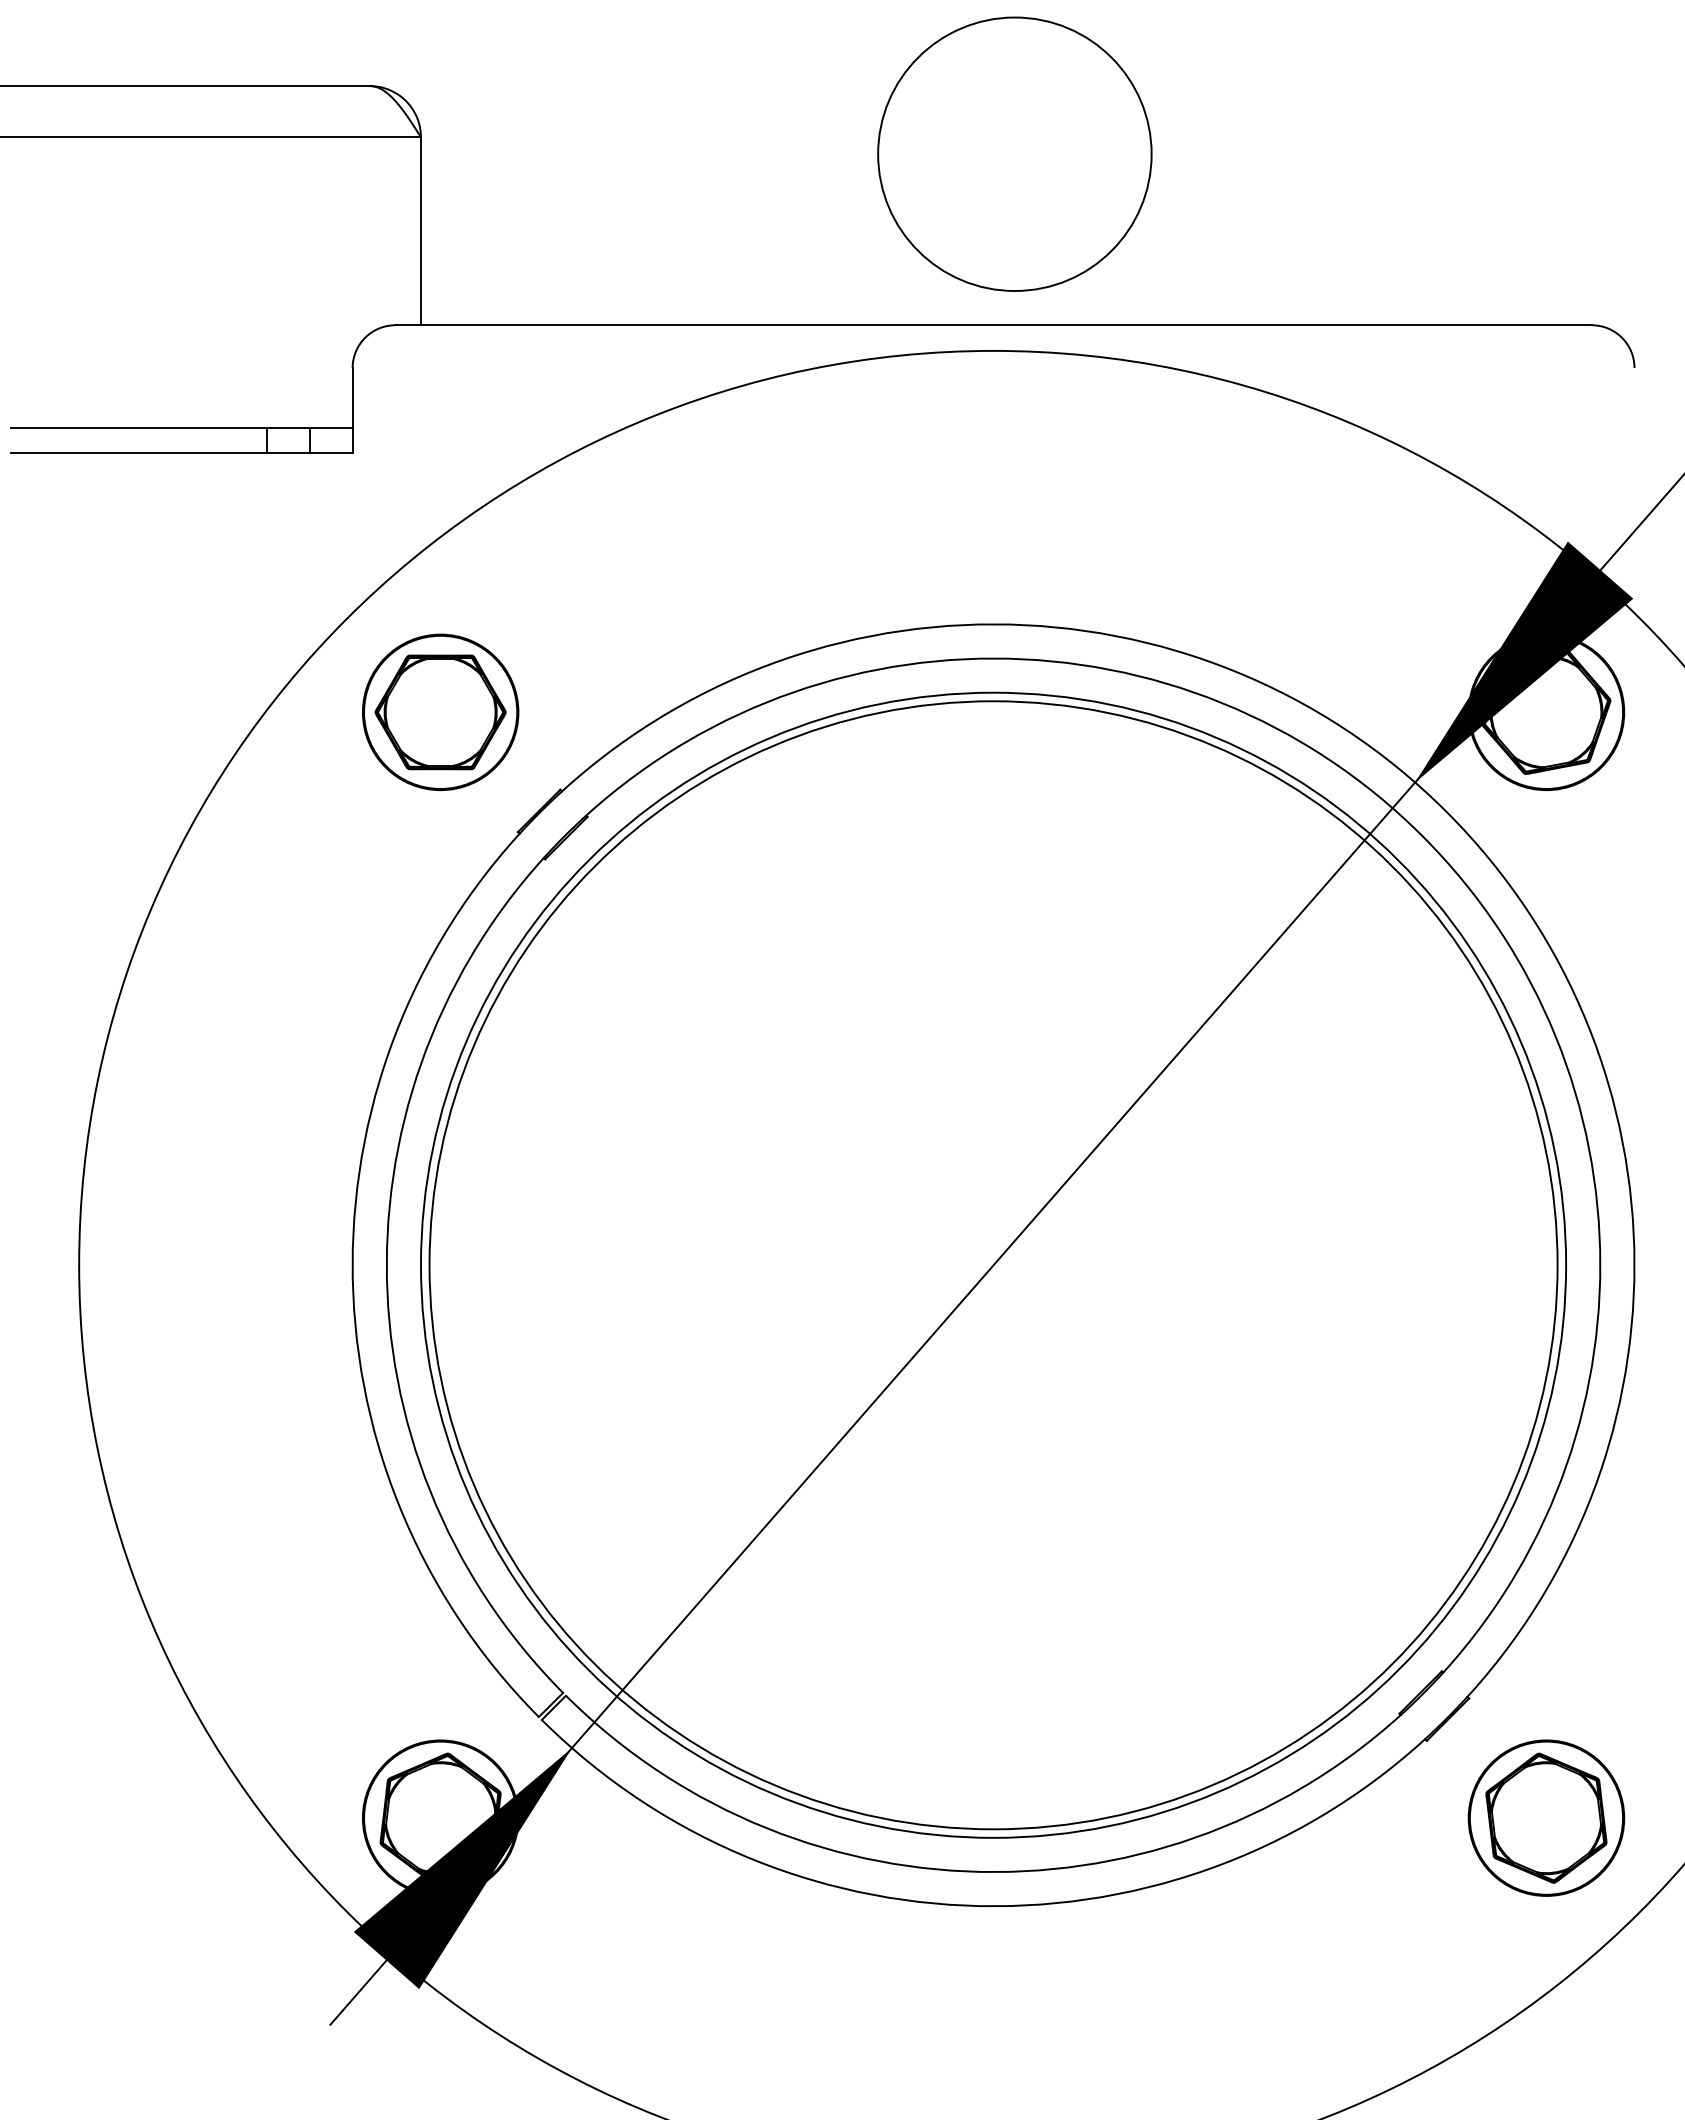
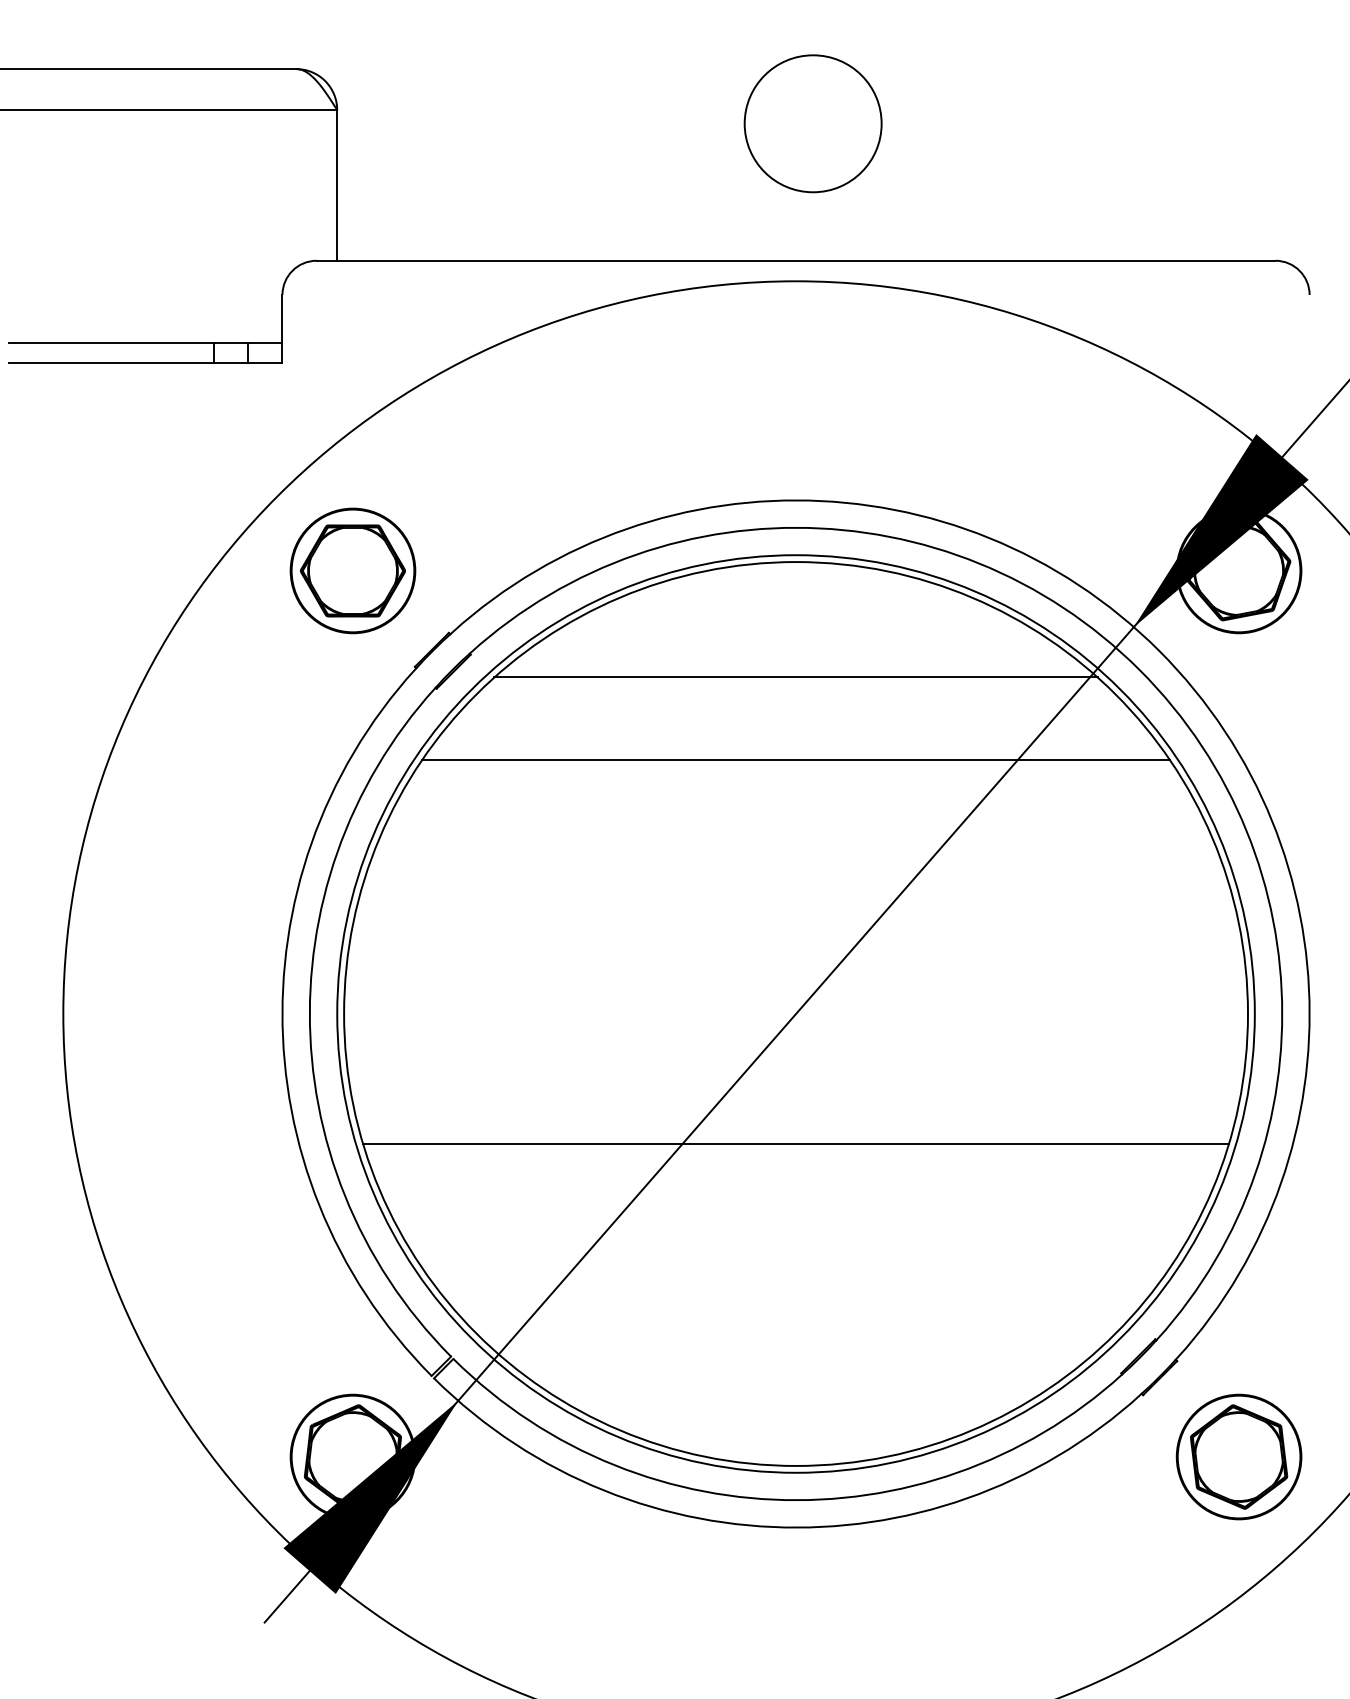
circle: (1014, 154) -> (812, 123), size x0.62
line: (993, 845) -> (795, 677), added
line: (993, 948) -> (795, 760), added
line: (993, 1427) -> (795, 1143), added

